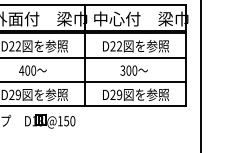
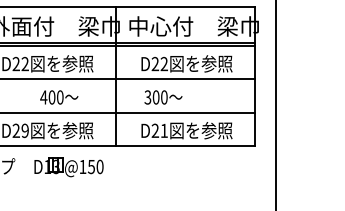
text: (33, 70) -> (59, 97), moved
text: (134, 70) -> (163, 97), moved
text: (118, 94) -> (163, 130), D29 -> D21

